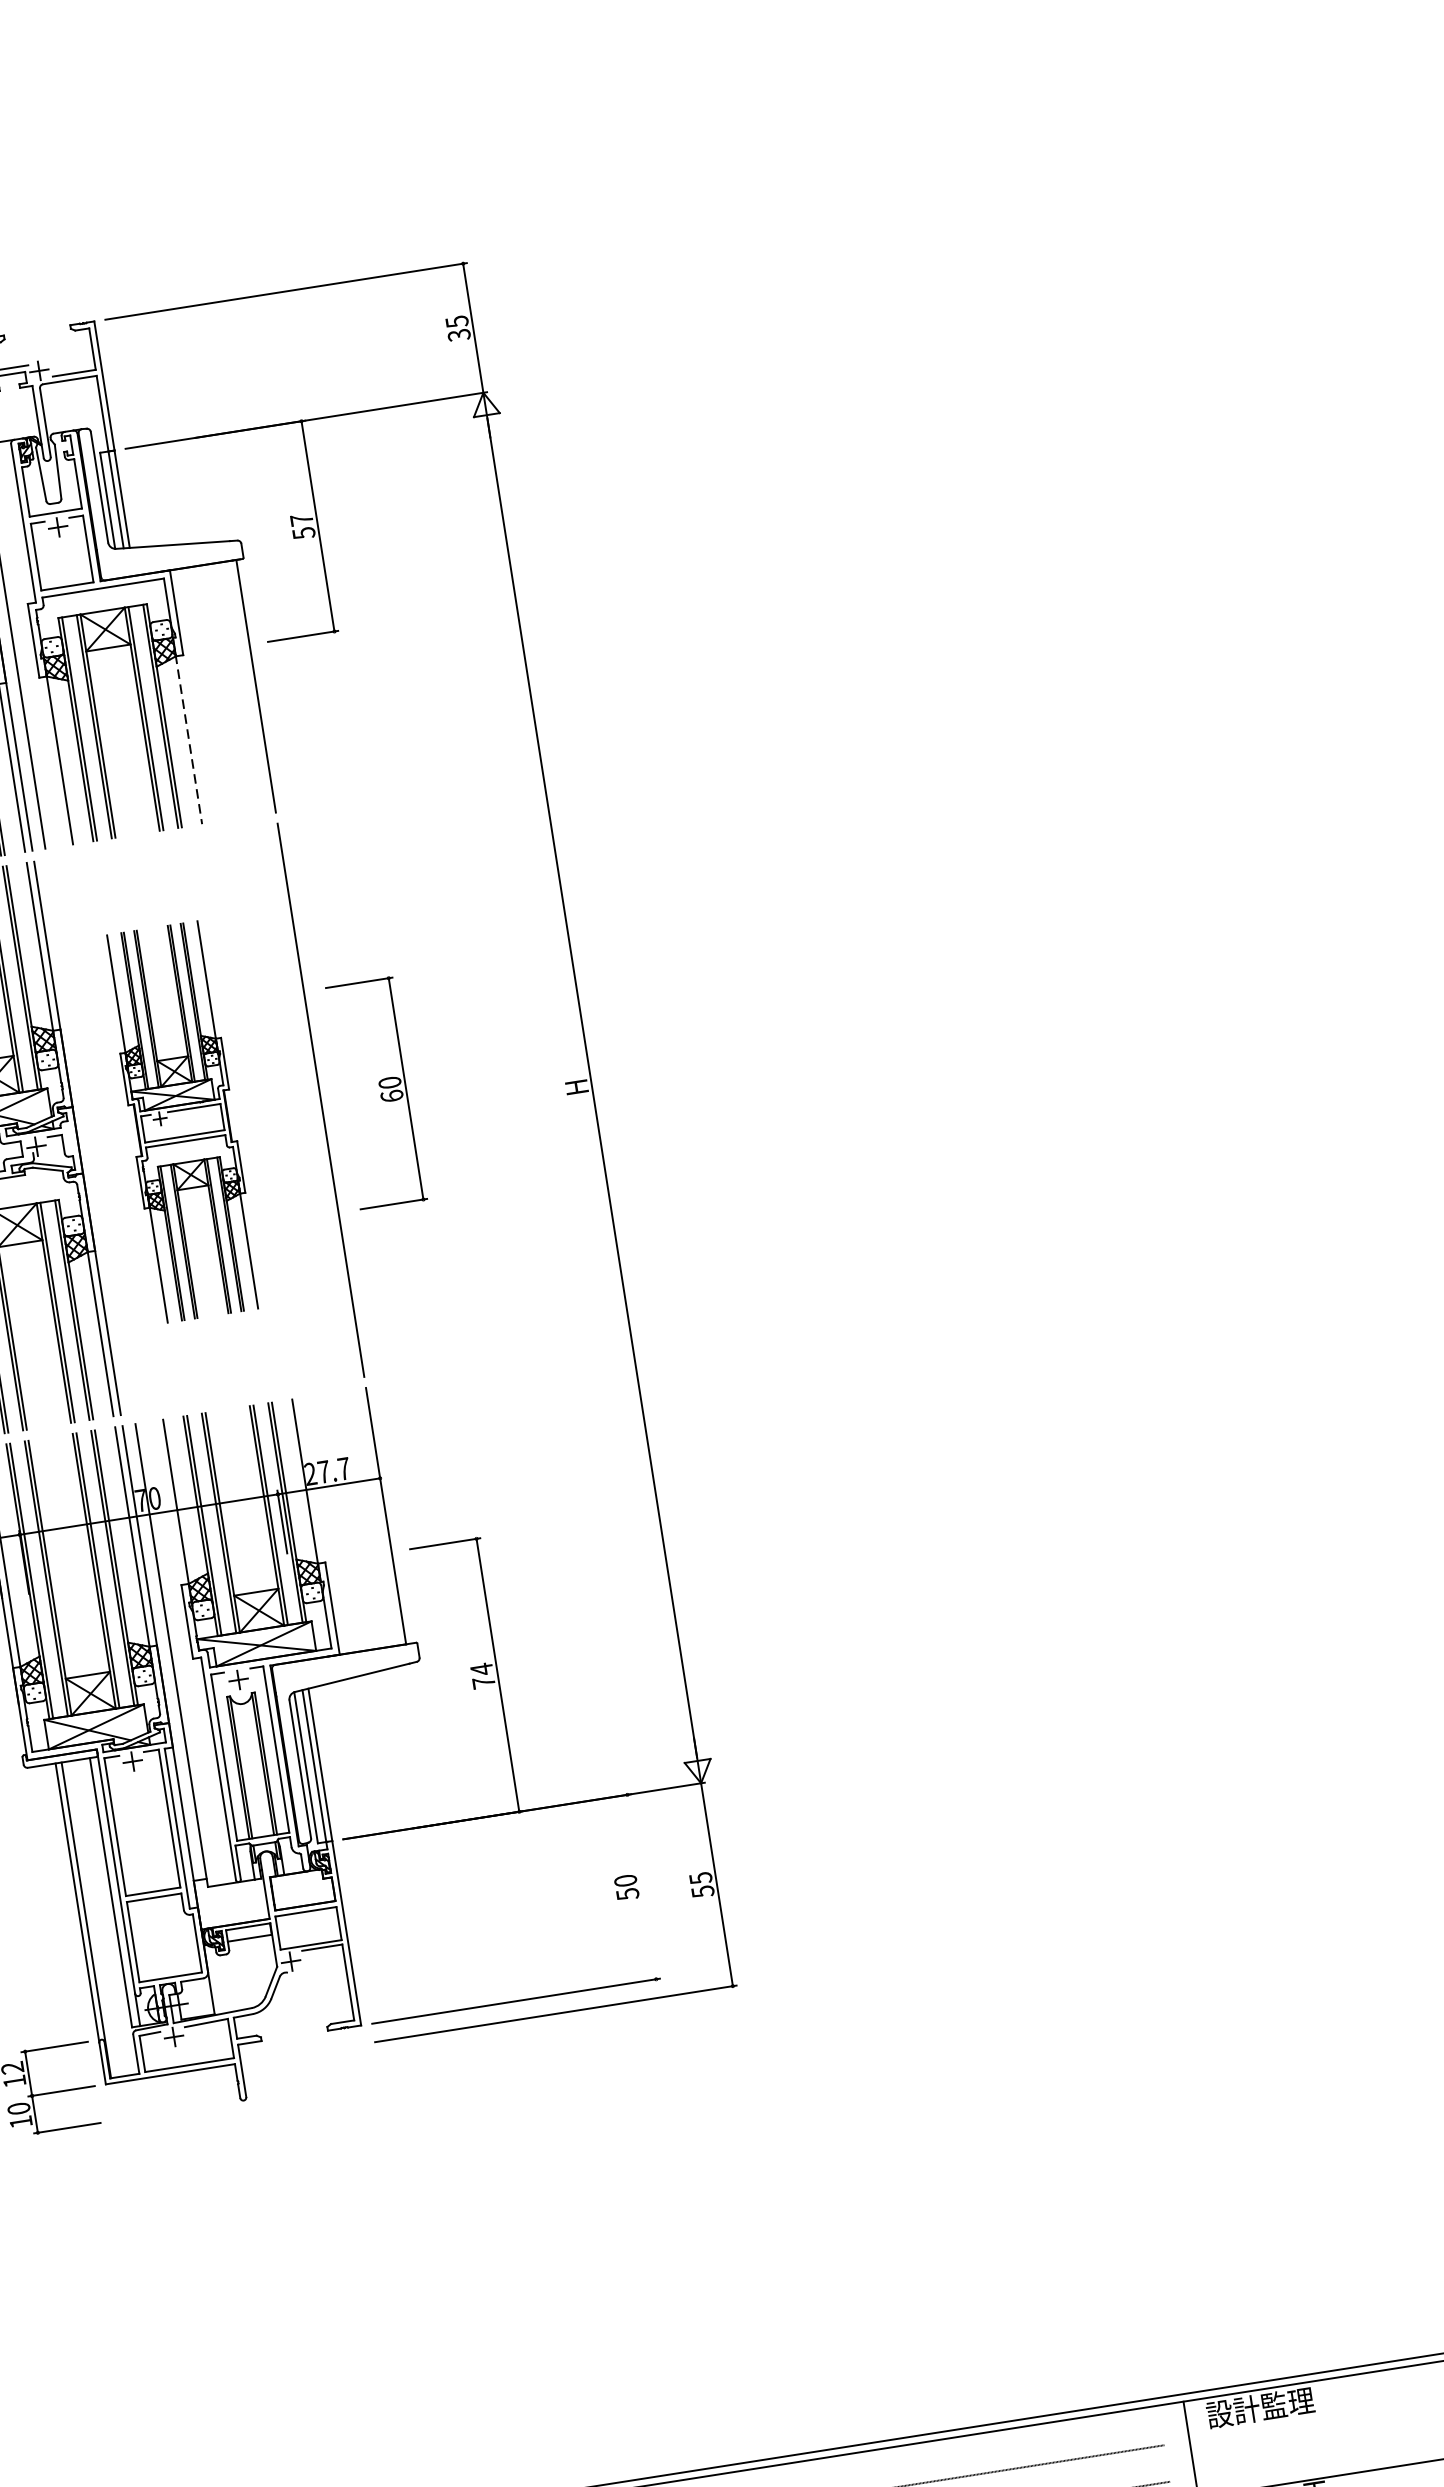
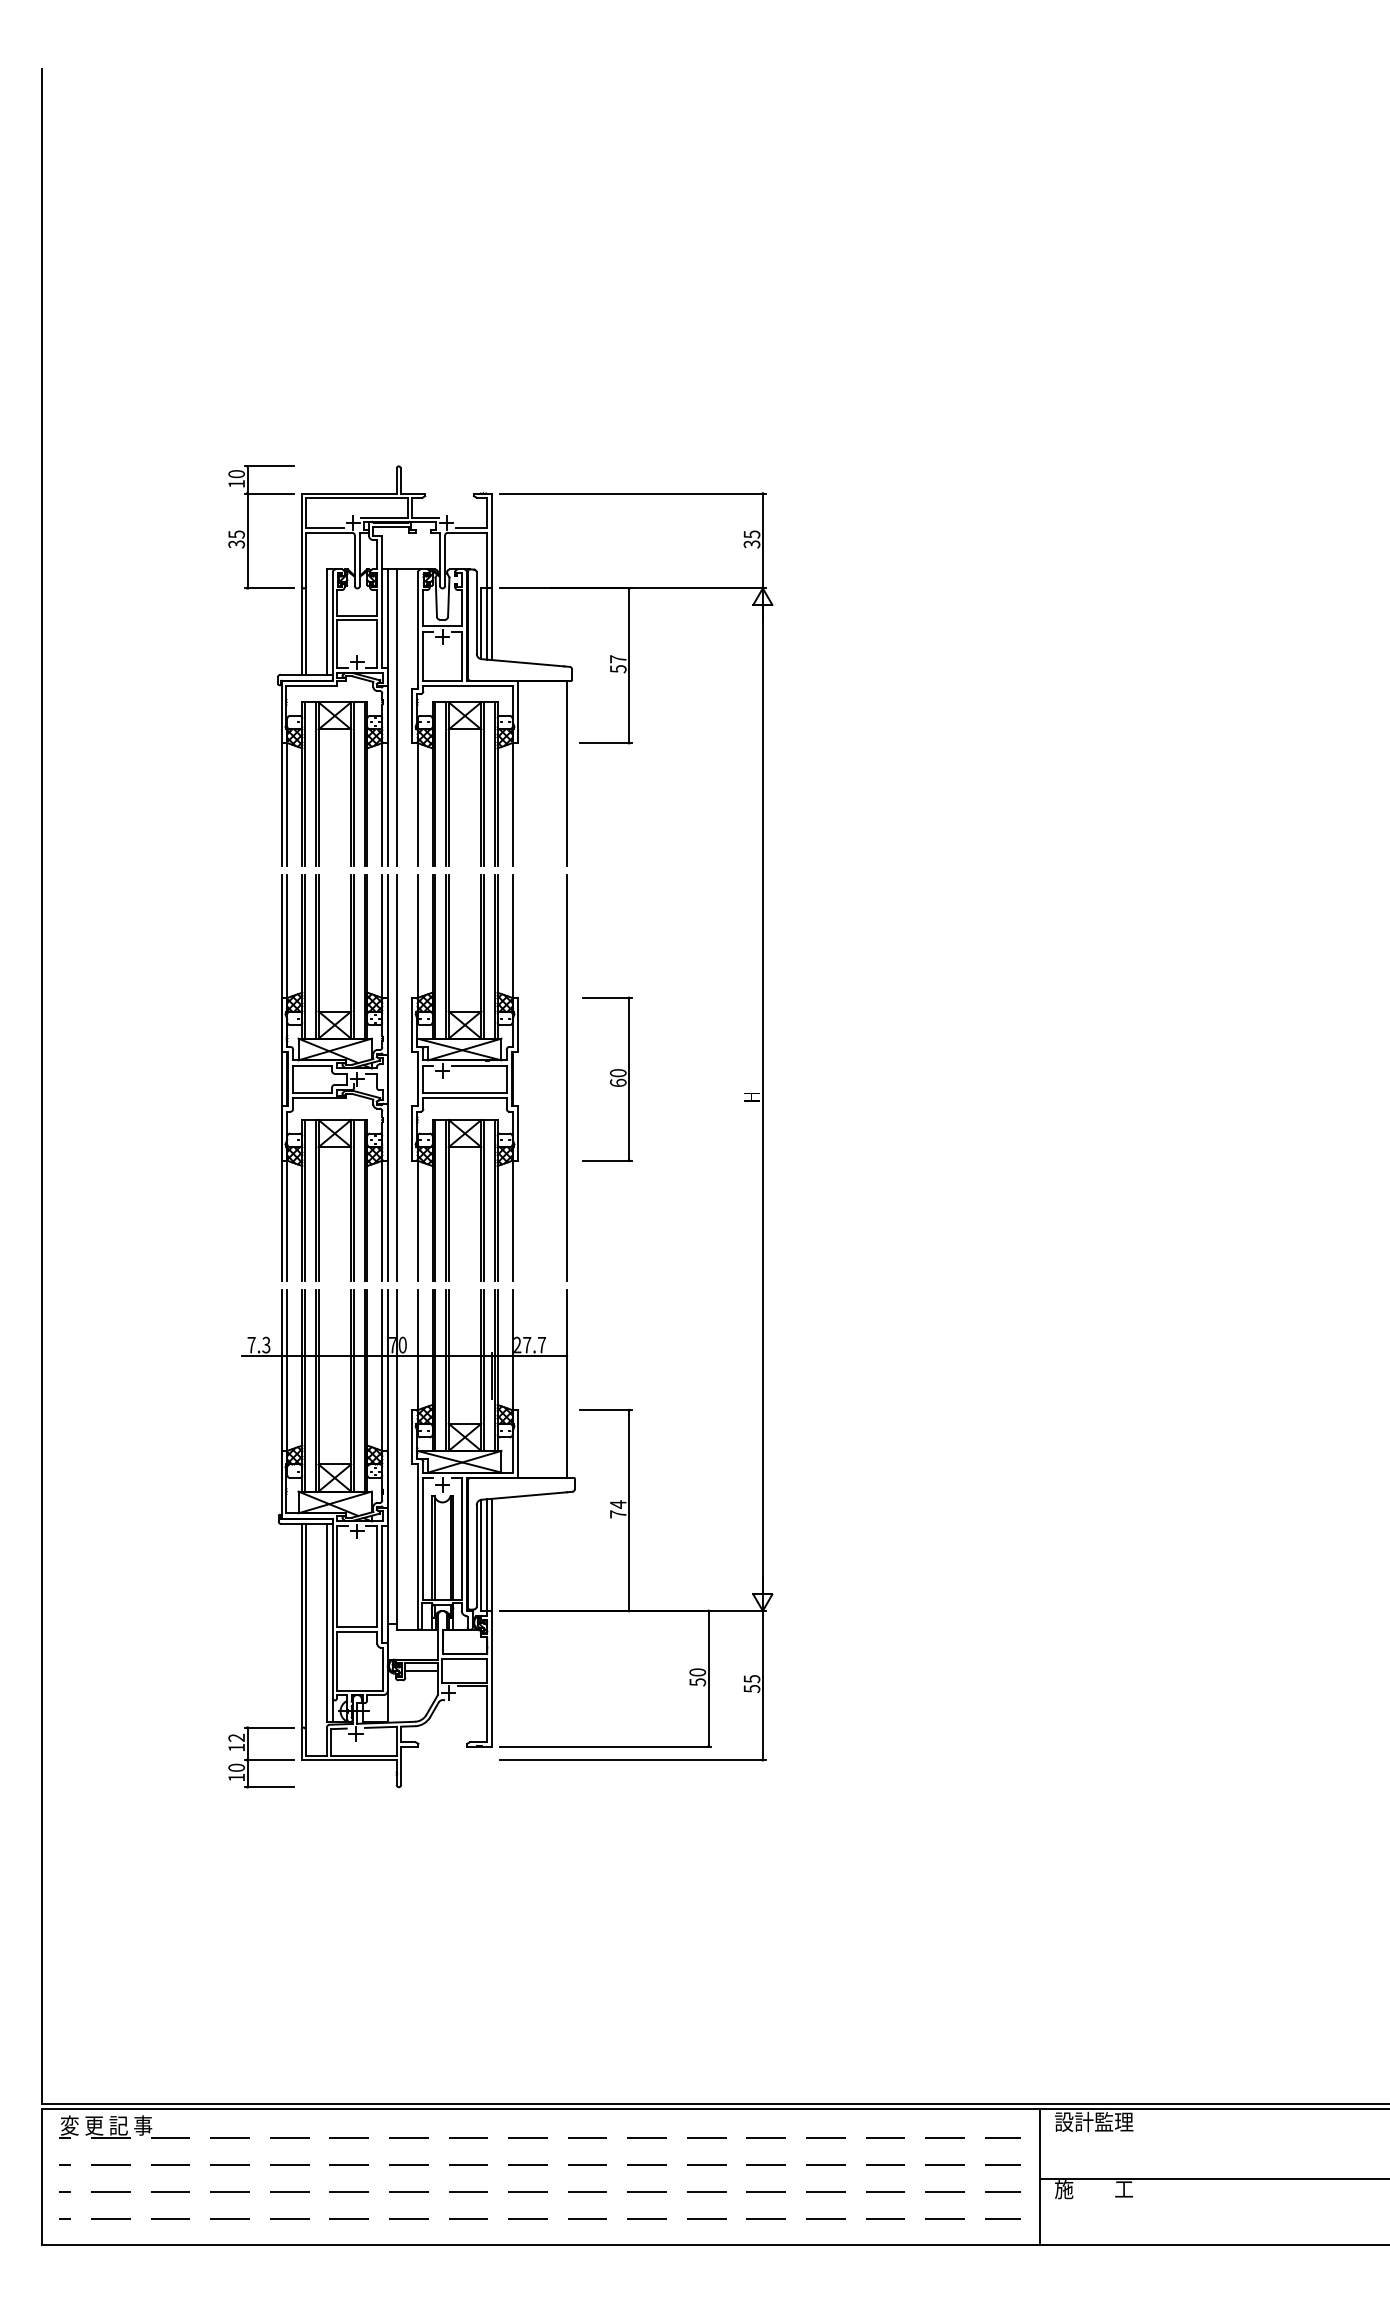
line: (188, 739) -> (512, 804), dashed -> solid
part: (181, 1121) -> (464, 1077), size x1.43
line: (89, 1135) -> (396, 1077), added
line: (641, 1886) -> (708, 1678), added

